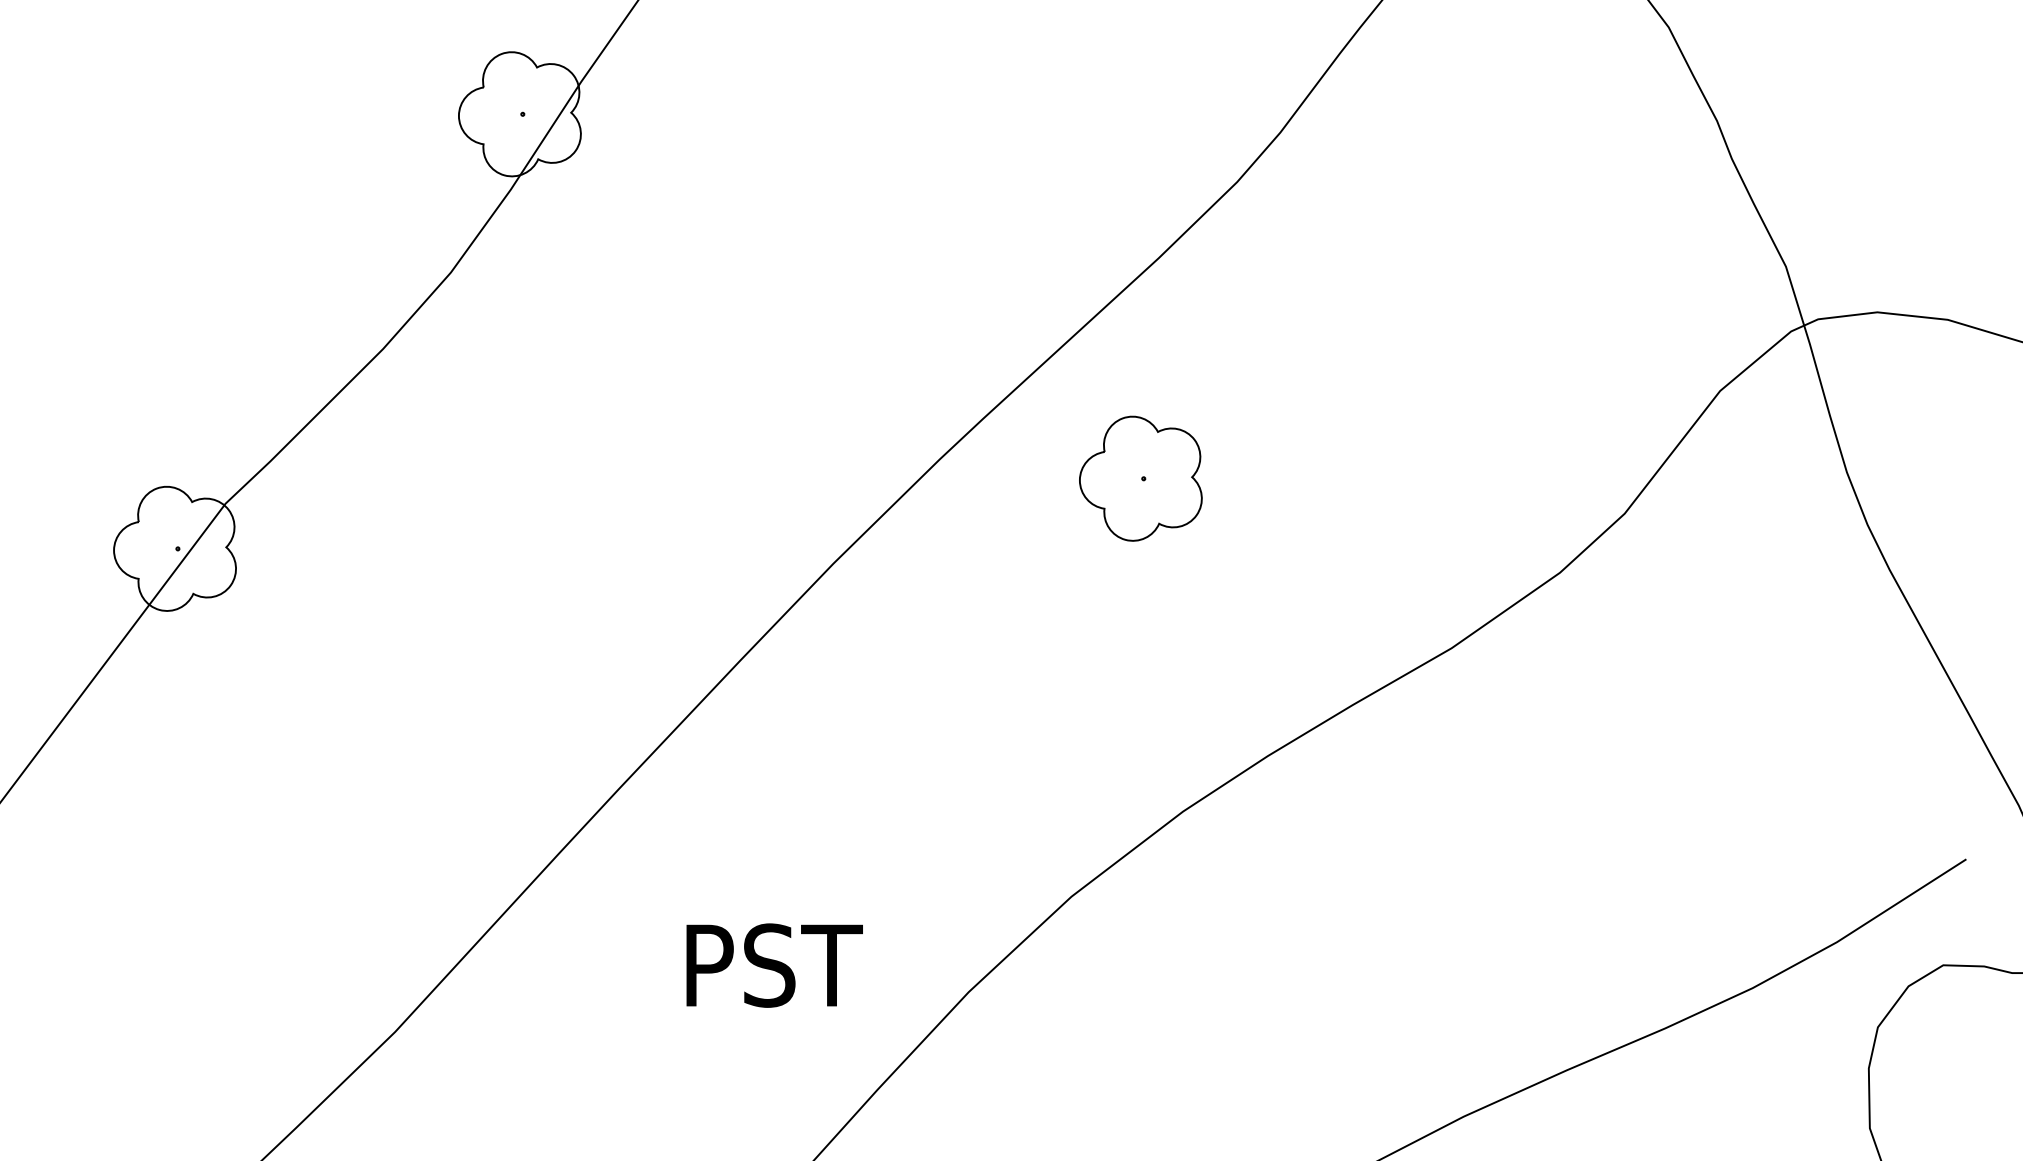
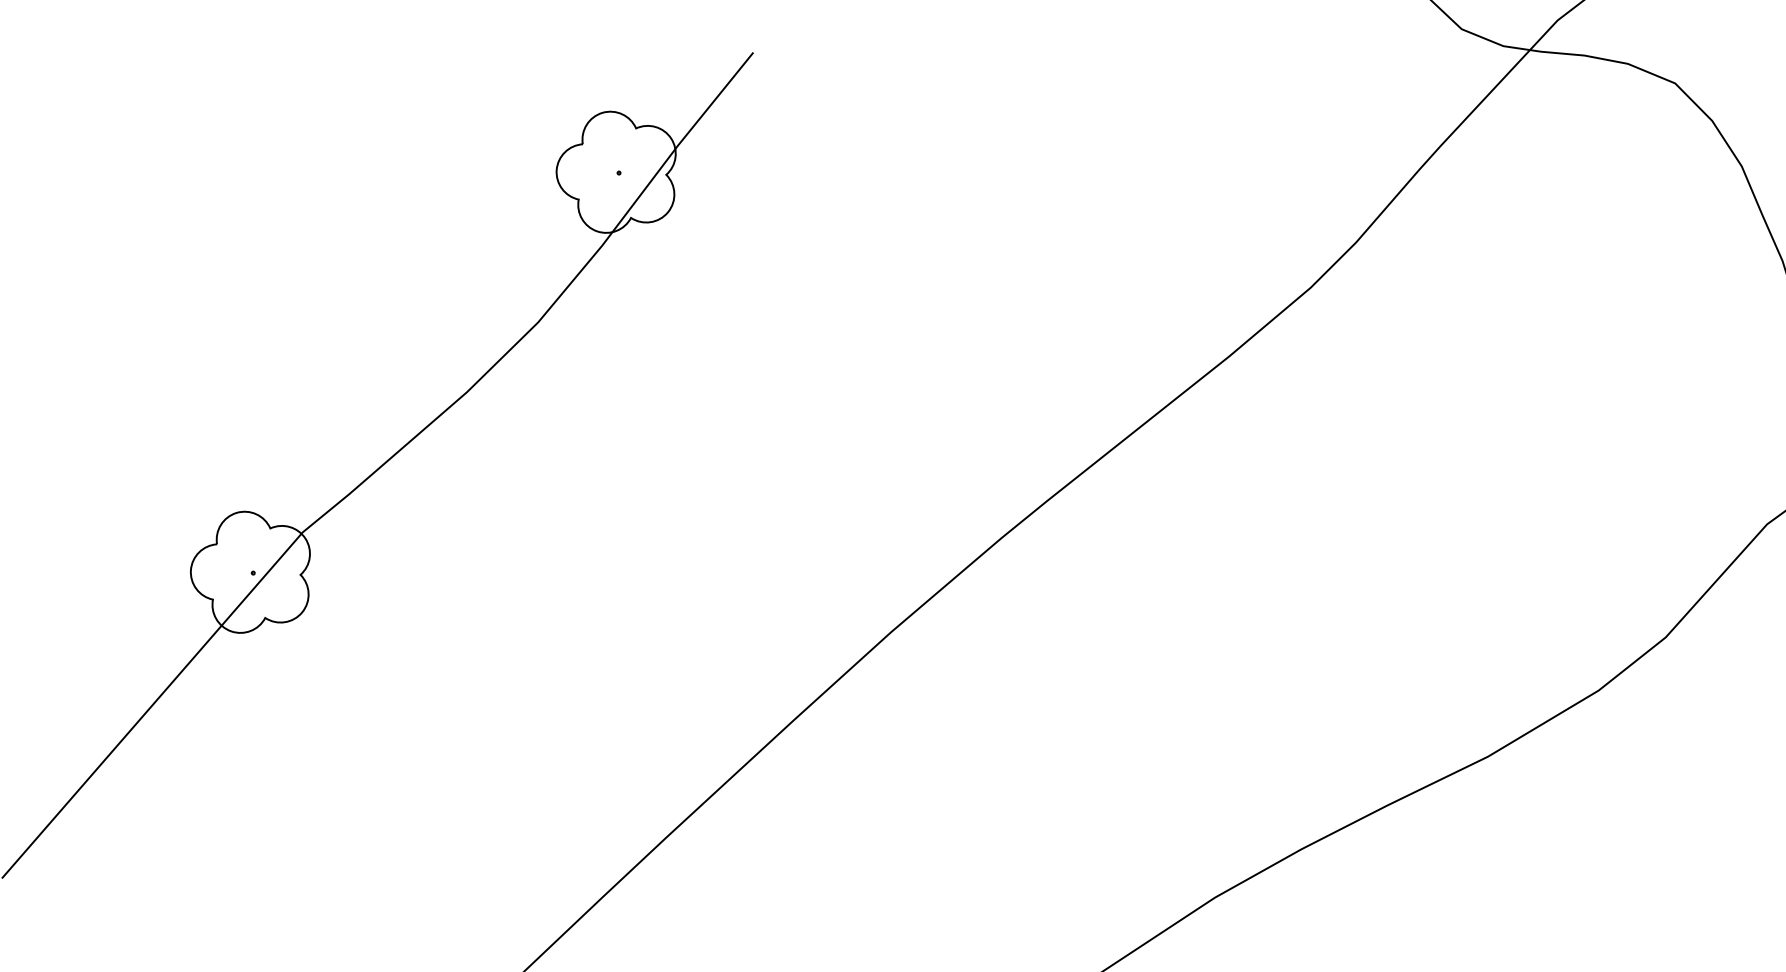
part: (1140, 478) -> (1196, 570), removed

